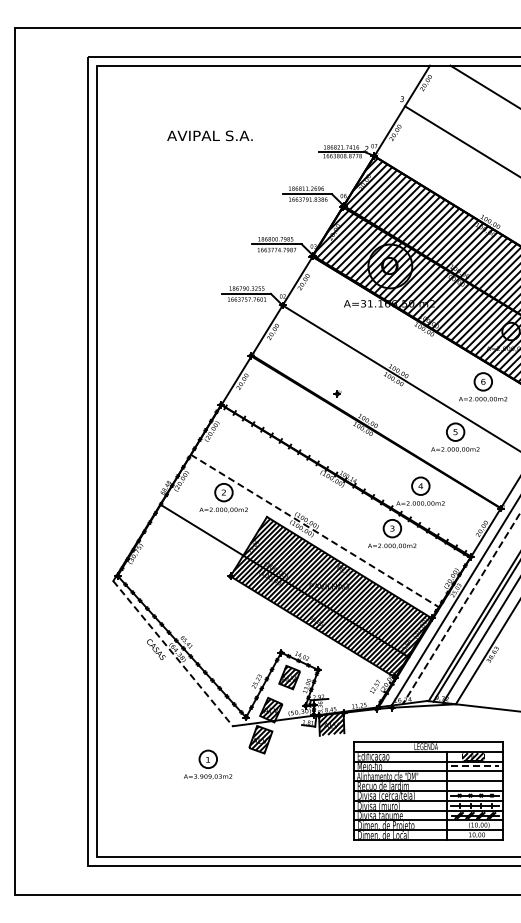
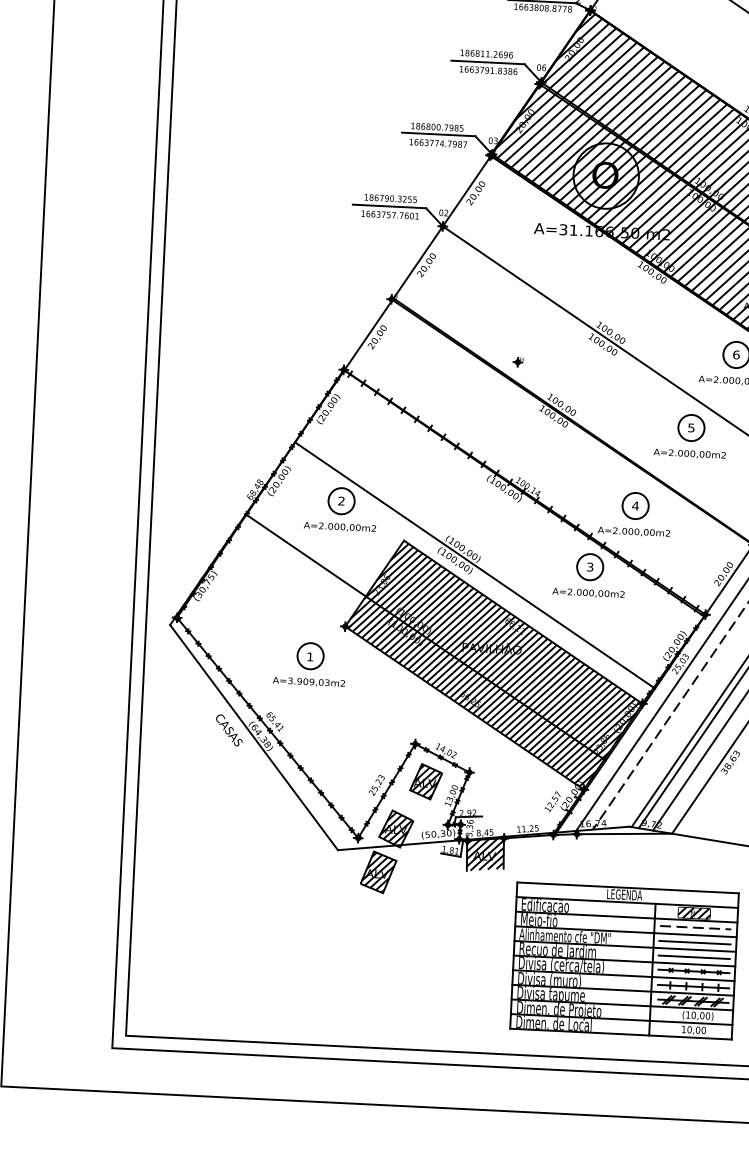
line: (315, 531) -> (475, 565), dashed -> solid
line: (173, 654) -> (254, 738), dashed -> solid
part: (208, 764) -> (310, 663), moved
line: (474, 776) -> (694, 942), added
line: (474, 786) -> (693, 957), added

